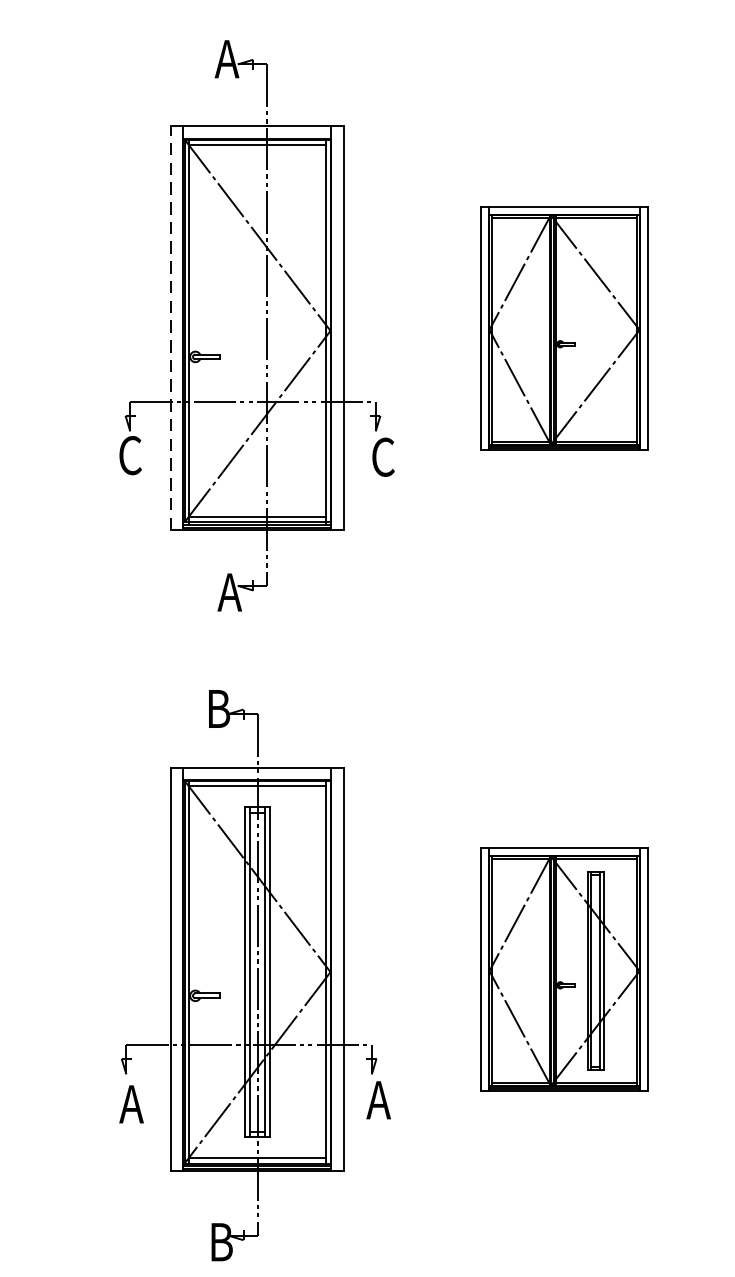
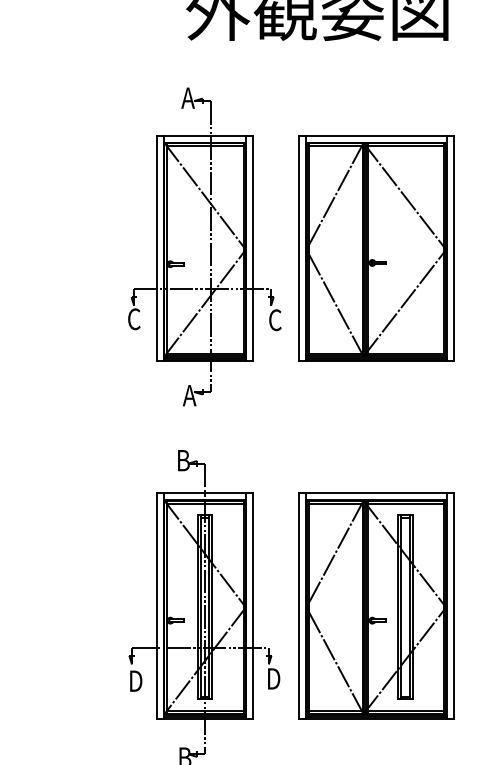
line: (170, 328) -> (156, 248), dashed -> solid
part: (564, 328) -> (376, 248), size x1.67
part: (564, 968) -> (376, 605), size x1.67
text: (380, 1099) -> (273, 678), A -> D
text: (132, 1103) -> (135, 680), A -> D

